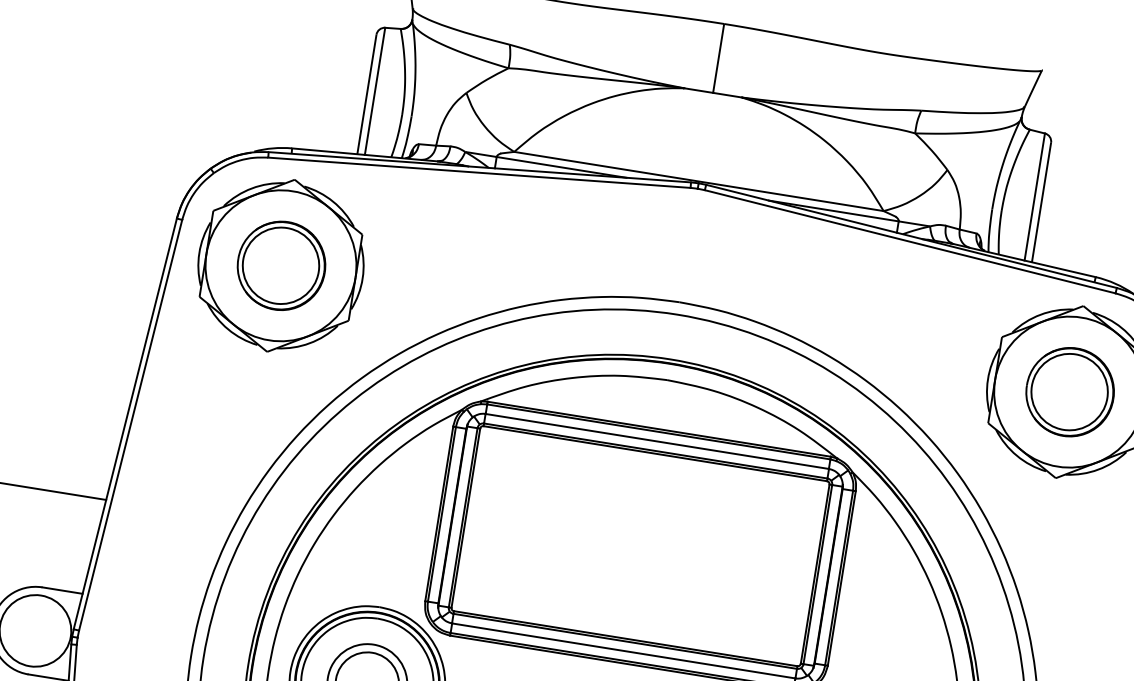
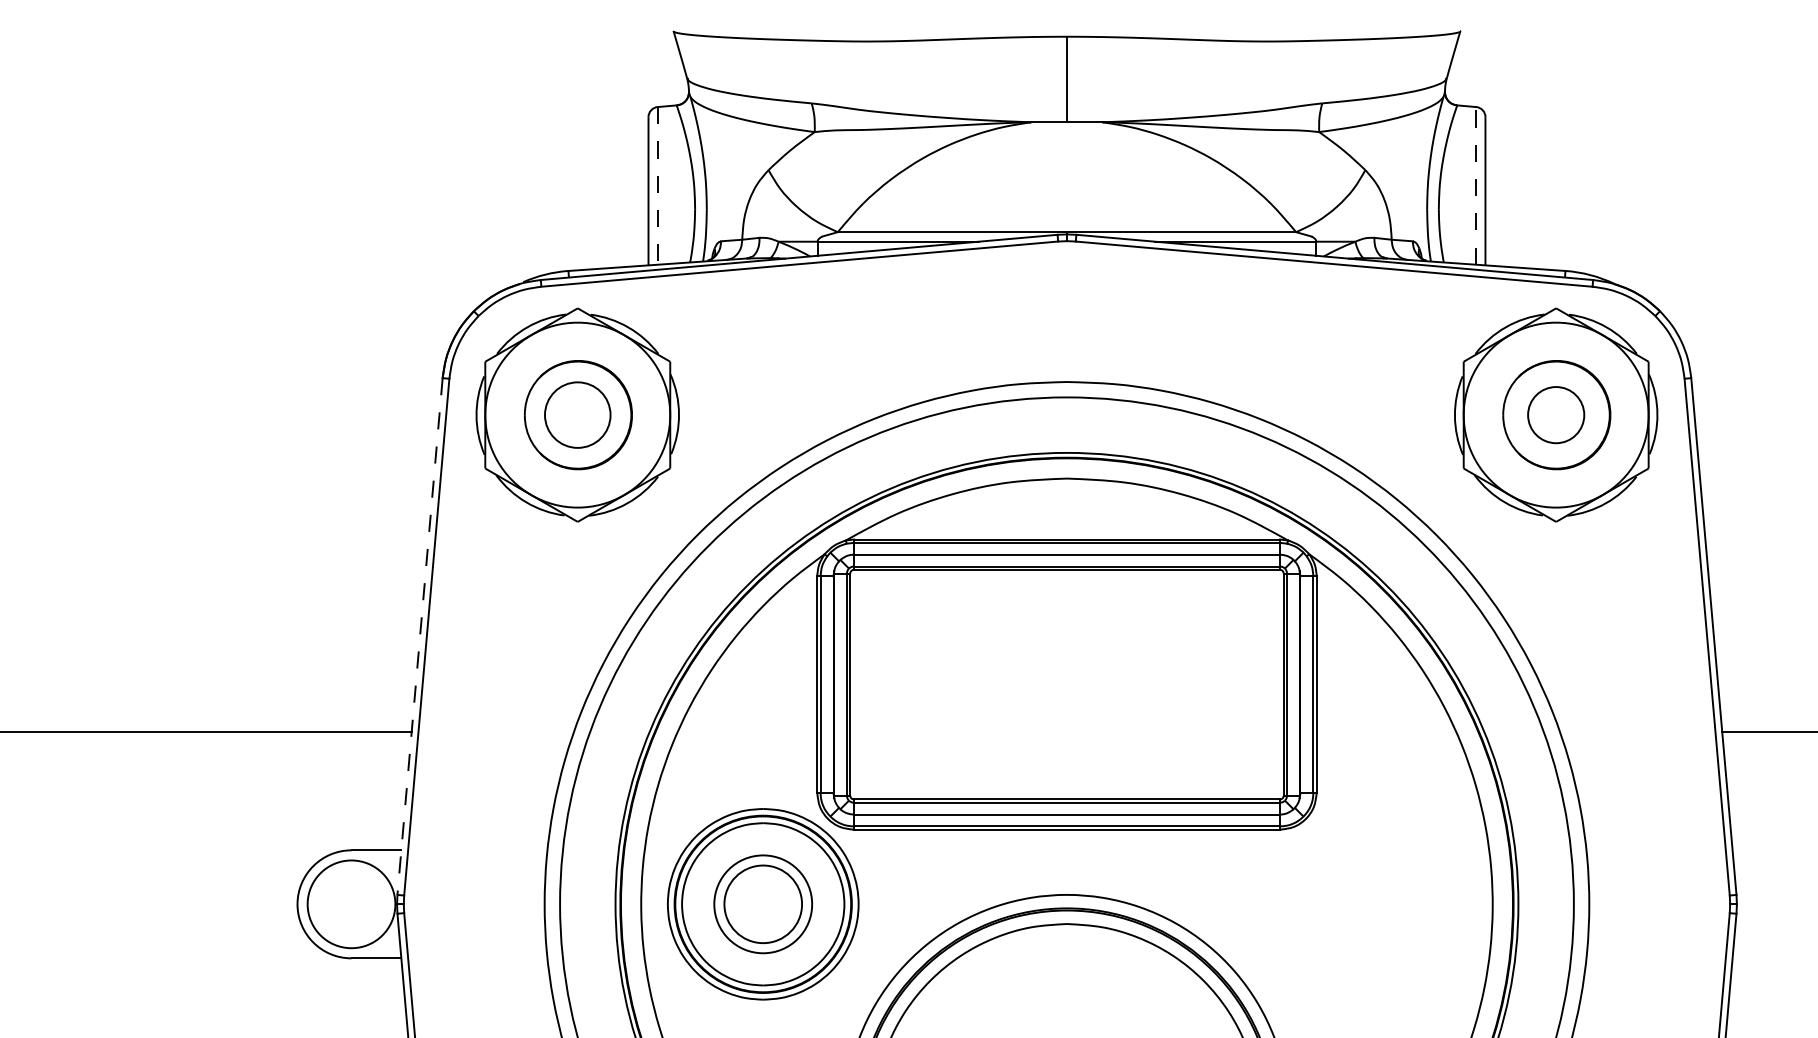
line: (374, 91) -> (657, 185), solid -> dashed
line: (1035, 196) -> (1476, 185), solid -> dashed
circle: (280, 265) -> (577, 414), size x0.7
circle: (1069, 391) -> (1556, 414), size x0.6
line: (125, 424) -> (420, 637), solid -> dashed

